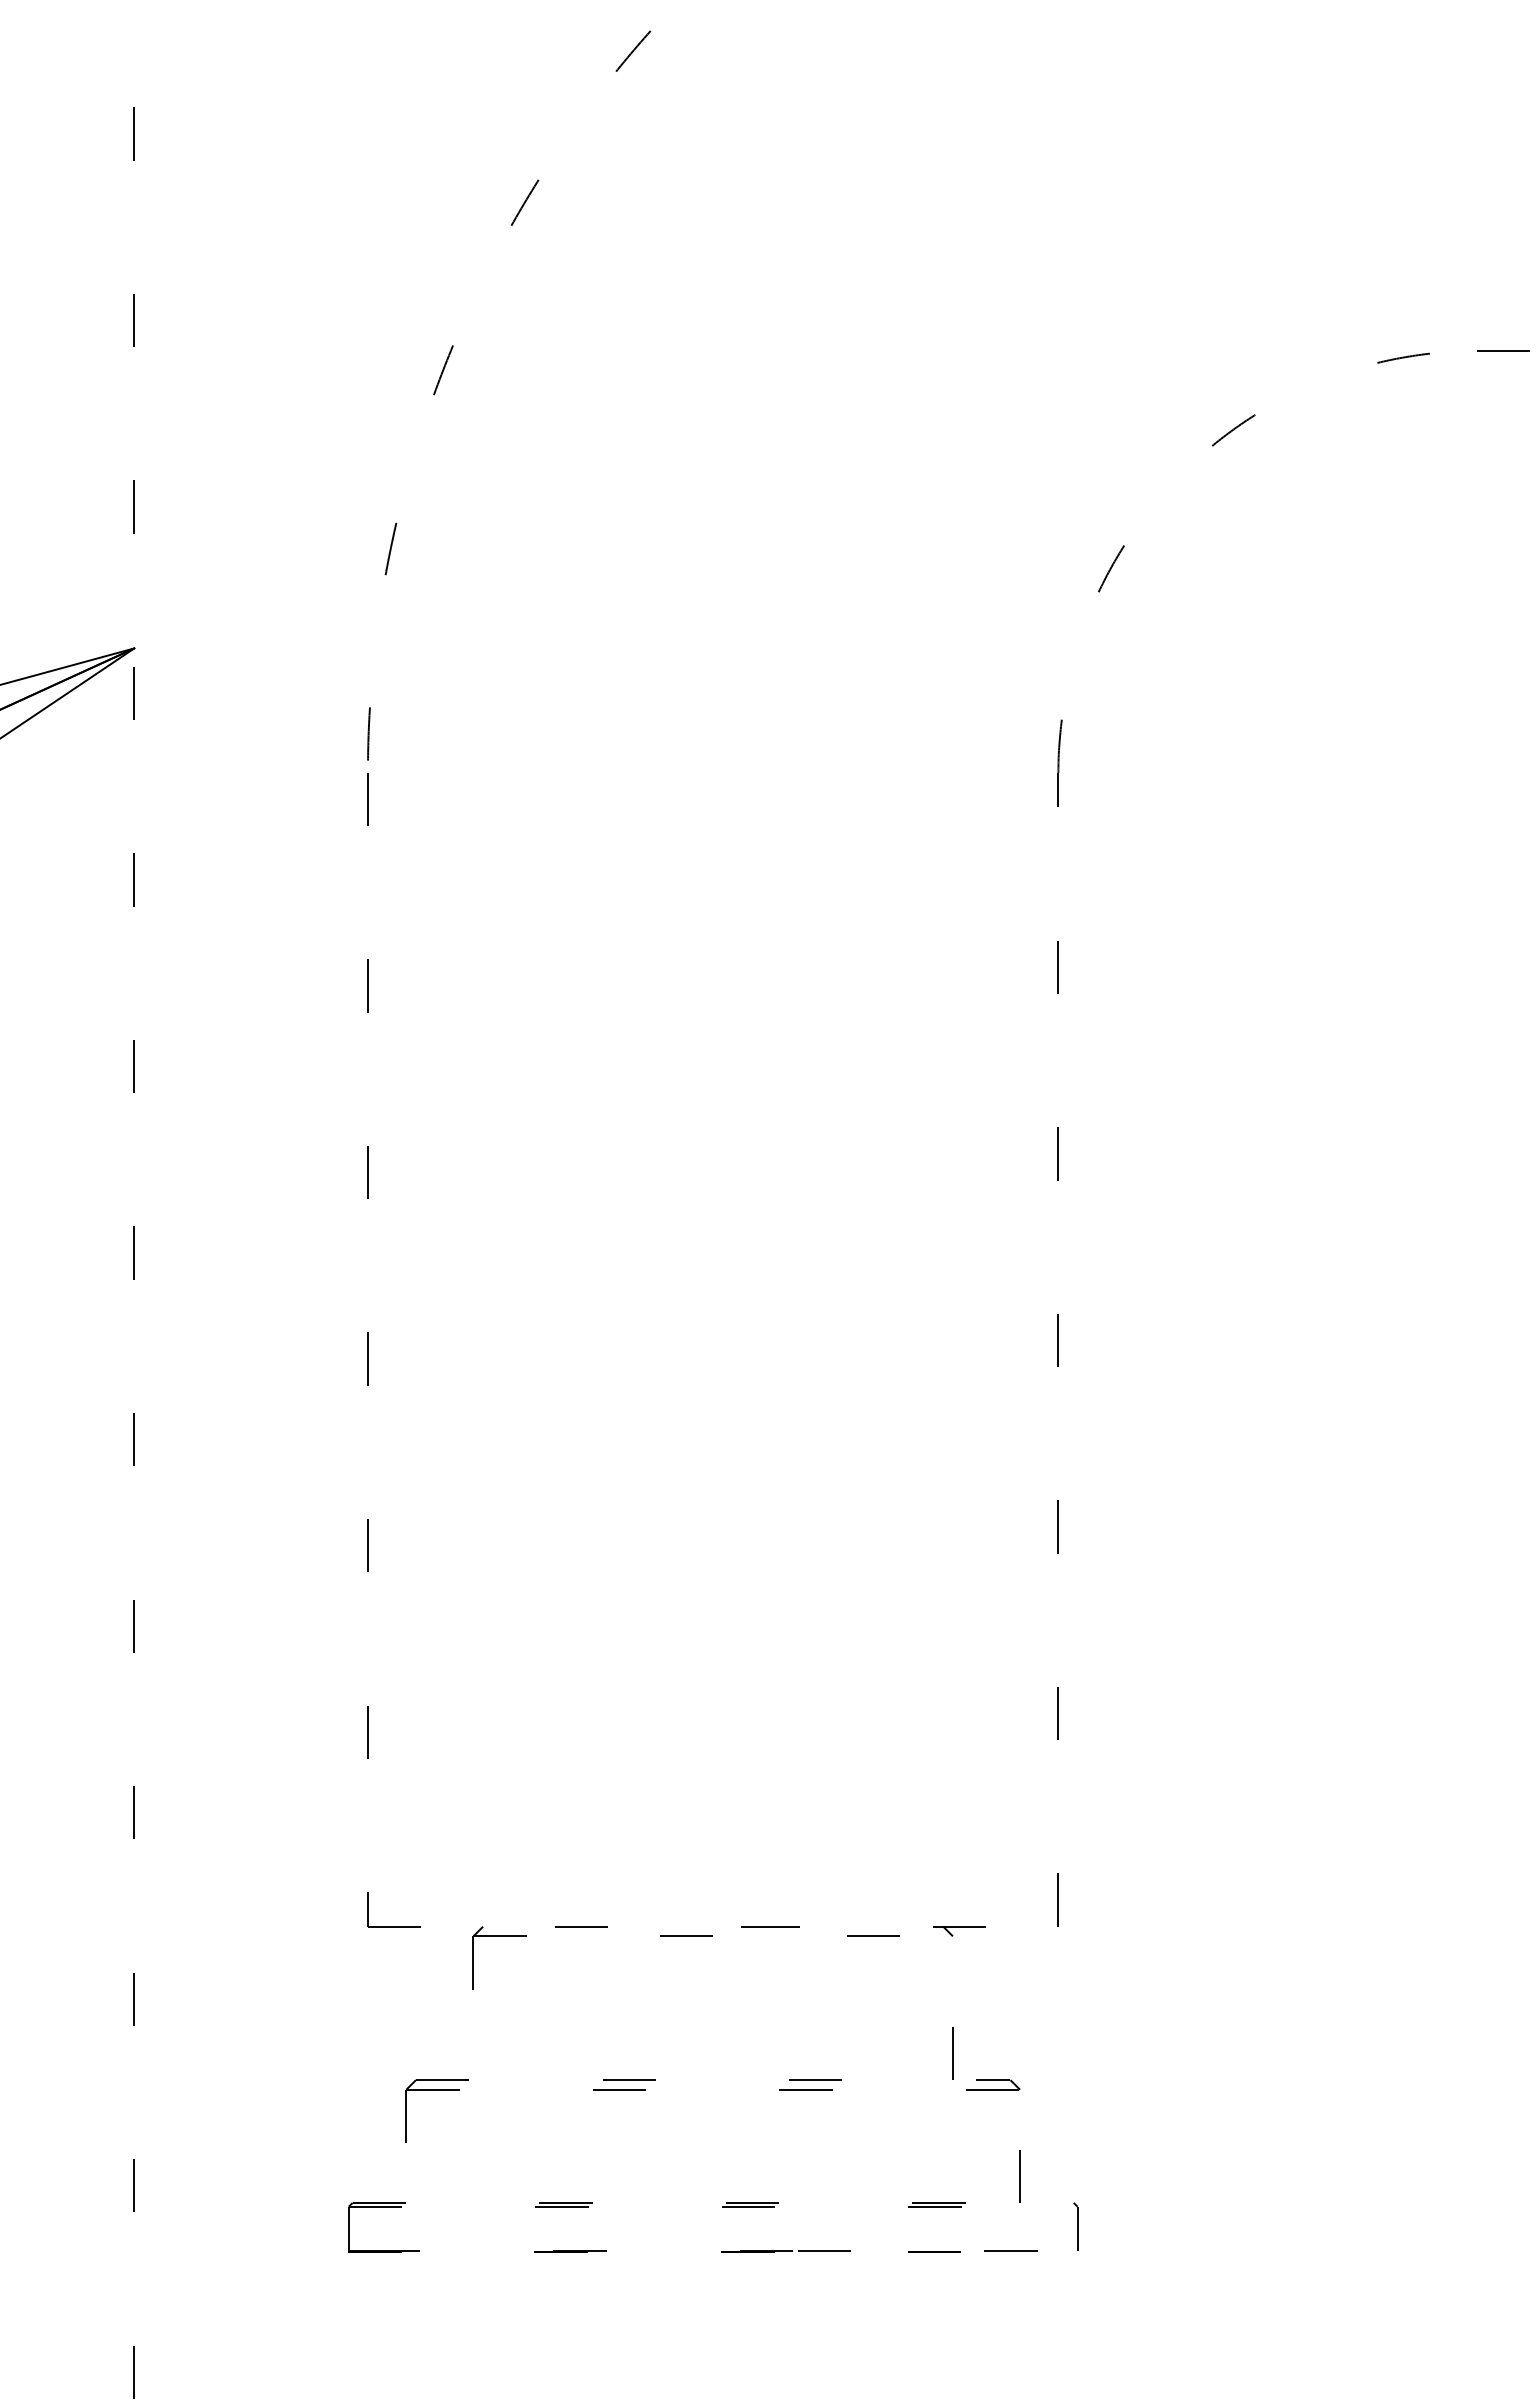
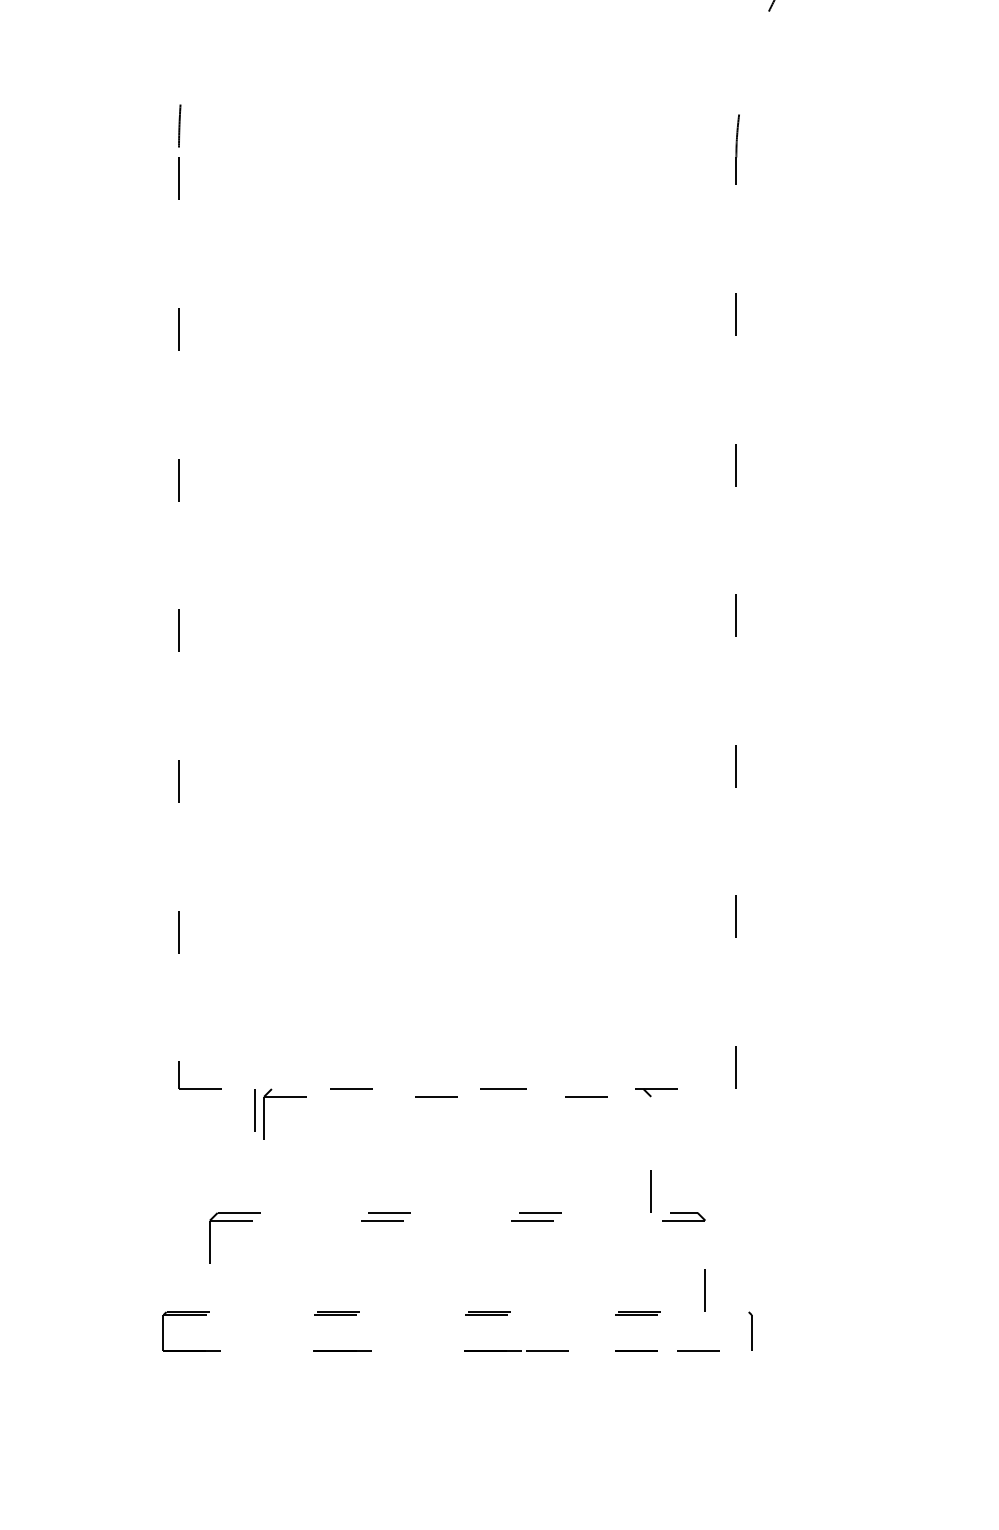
line: (461, 1953) -> (254, 1110), added

